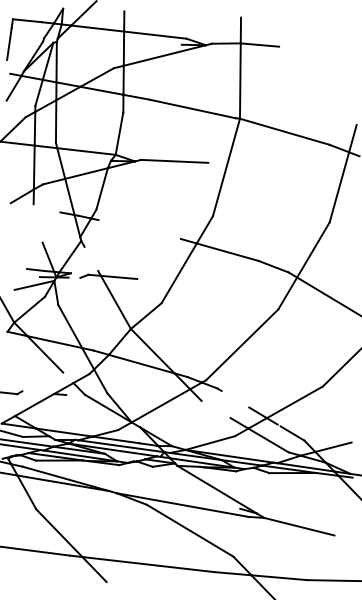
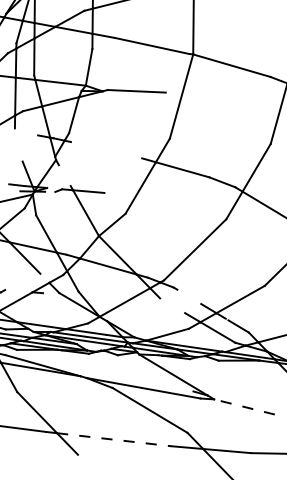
line: (298, 526) -> (243, 406), solid -> dashed
line: (148, 564) -> (114, 439), solid -> dashed

